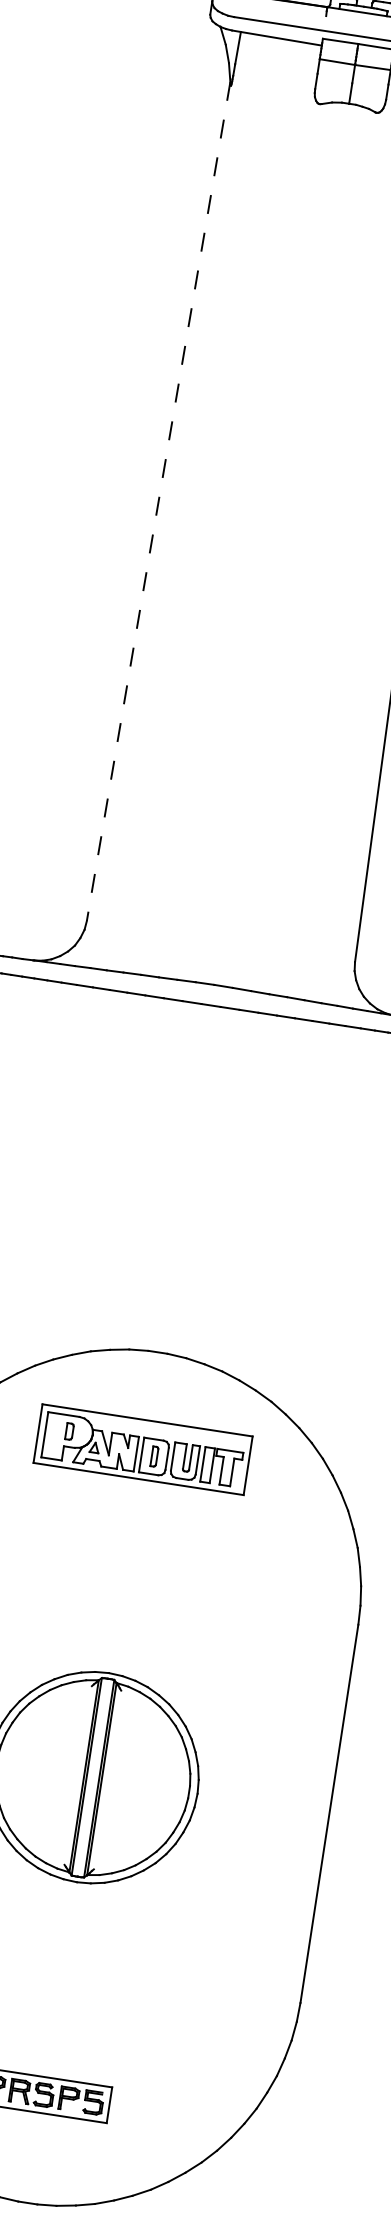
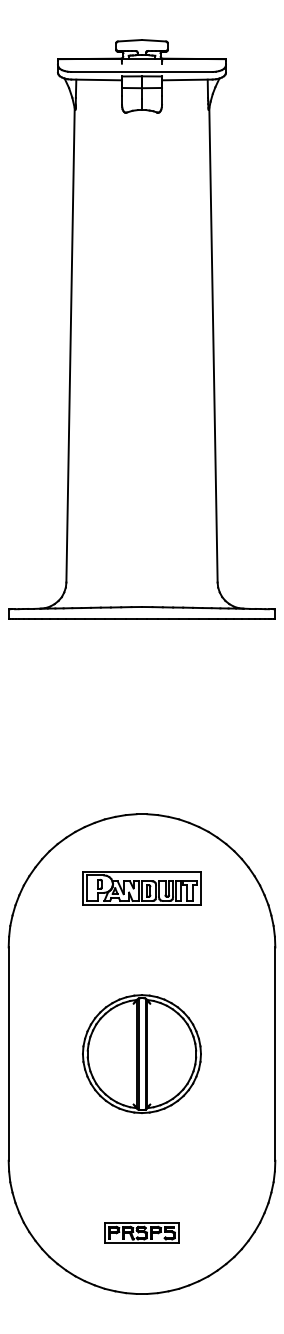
line: (158, 501) -> (70, 345), dashed -> solid
part: (142, 1450) -> (141, 888), moved

